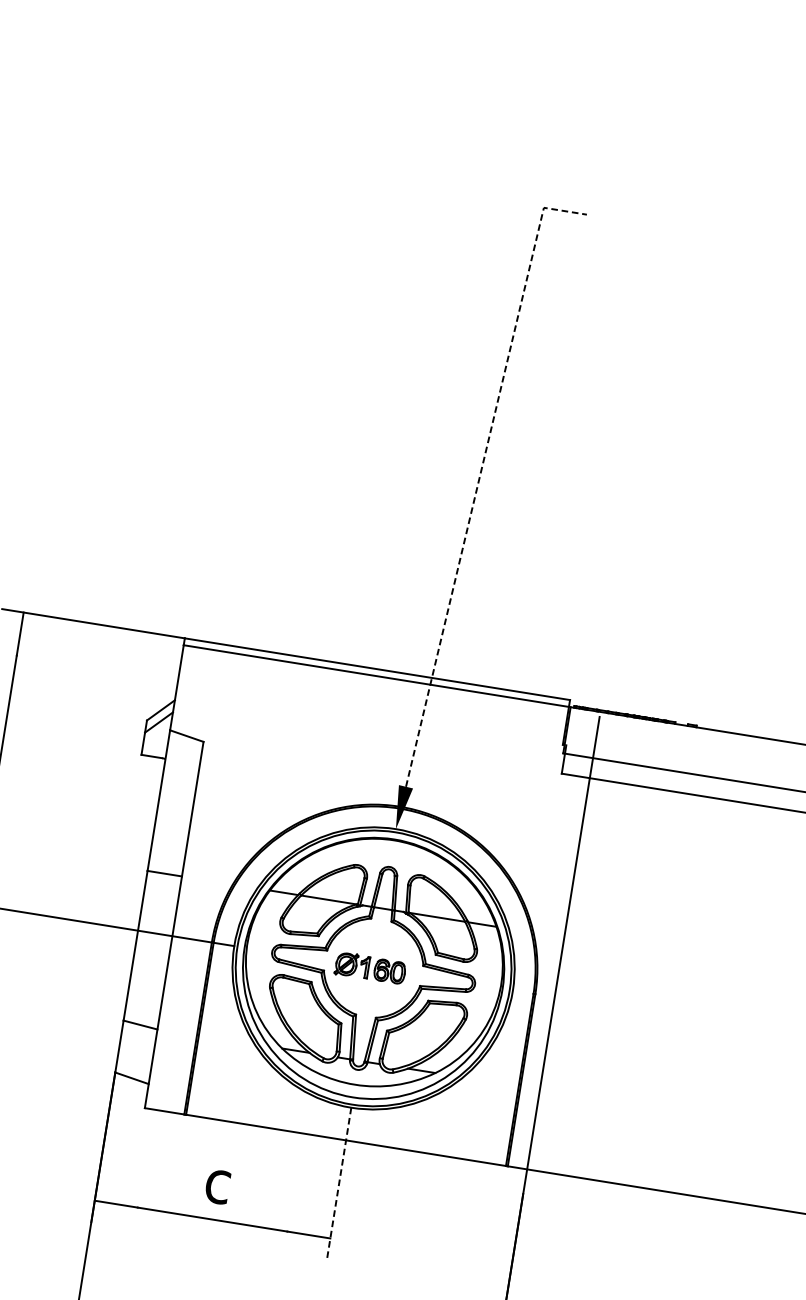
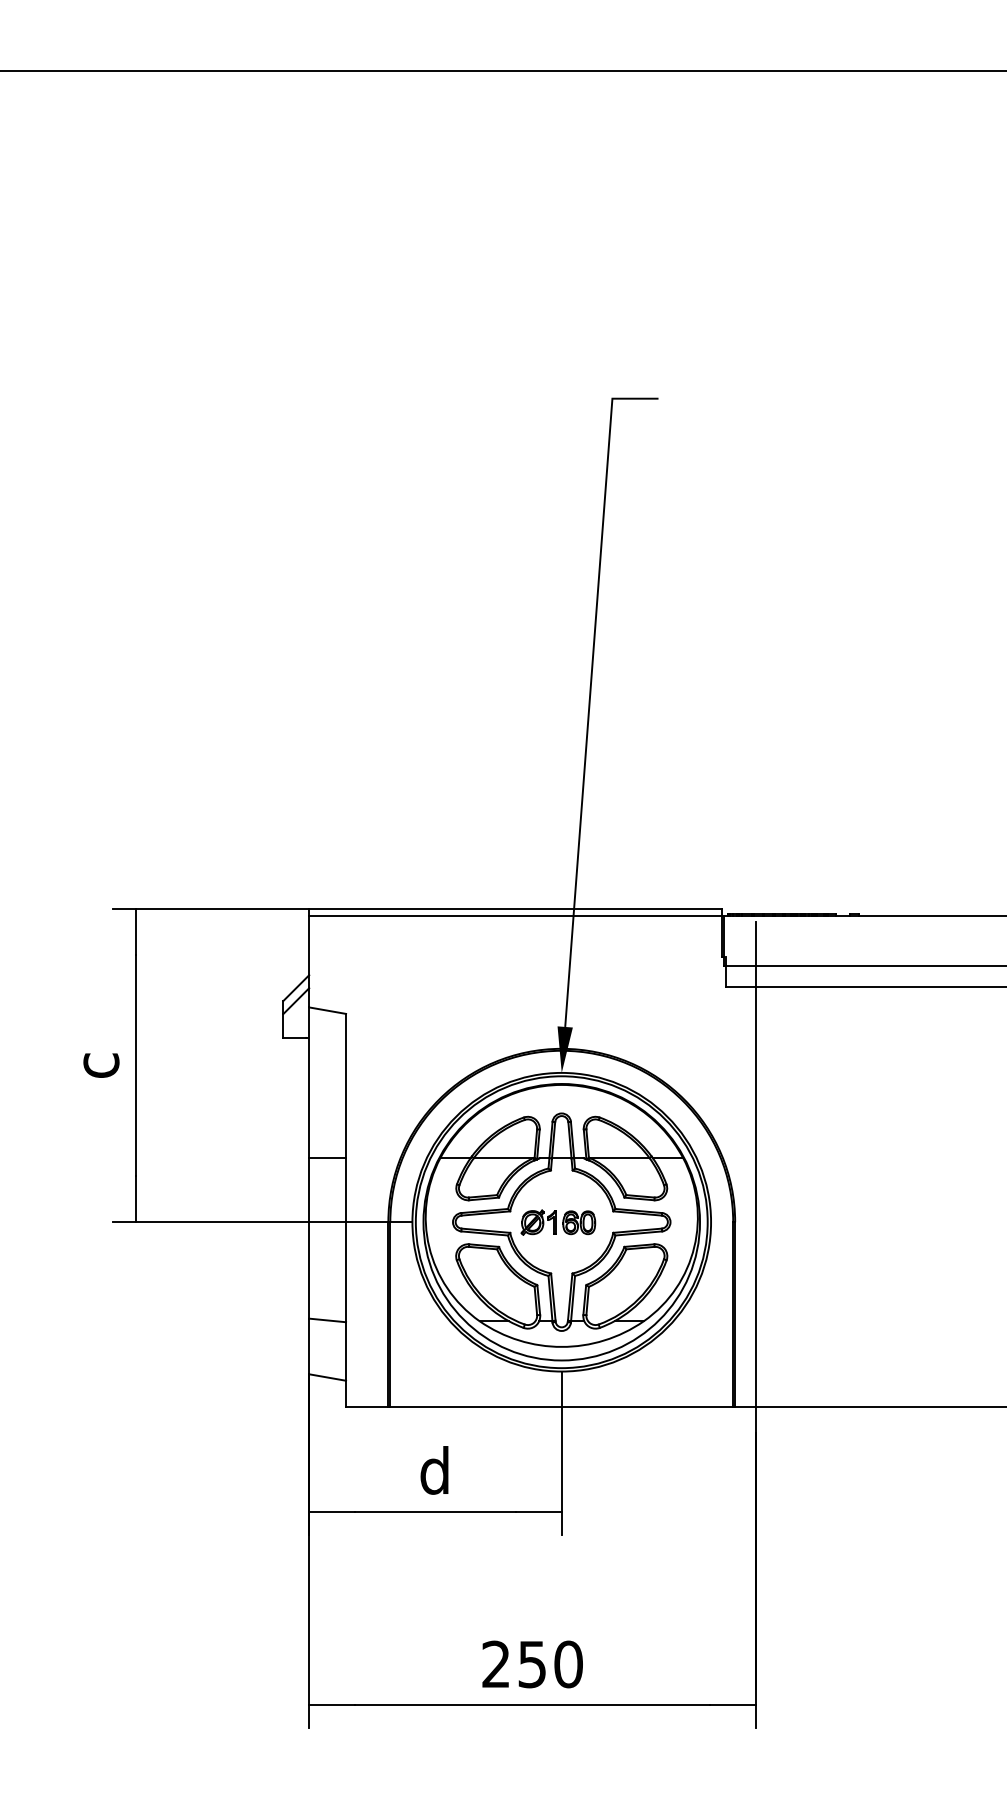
line: (480, 474) -> (590, 688), dashed -> solid
text: (217, 1180) -> (434, 1470), c -> d
line: (338, 1184) -> (561, 1453), dashed -> solid

